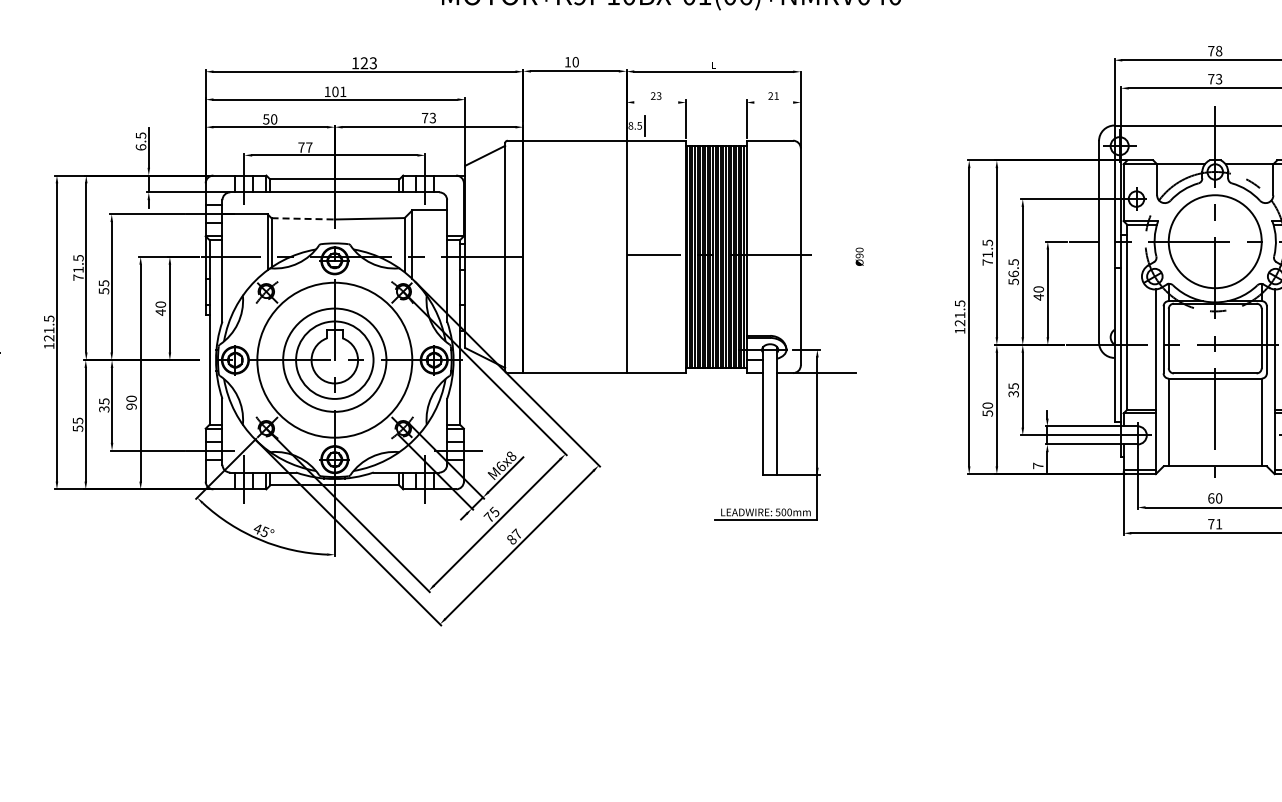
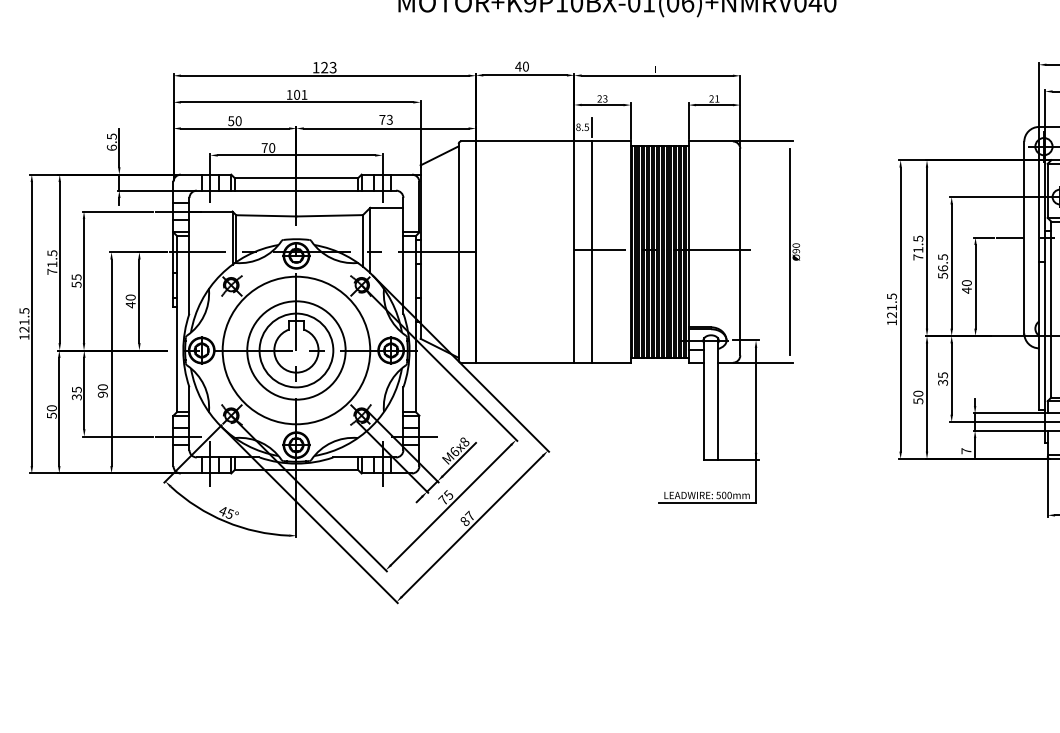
text: (567, 62) -> (518, 66), 10 -> 40
line: (656, 102) -> (602, 105), added
line: (773, 102) -> (714, 105), added
line: (825, 140) -> (763, 141), added
text: (309, 147) -> (272, 147), 77 -> 70
line: (303, 218) -> (266, 215), dashed -> solid
line: (644, 256) -> (591, 251), added
line: (853, 256) -> (790, 251), added
text: (77, 420) -> (51, 407), 55 -> 50

